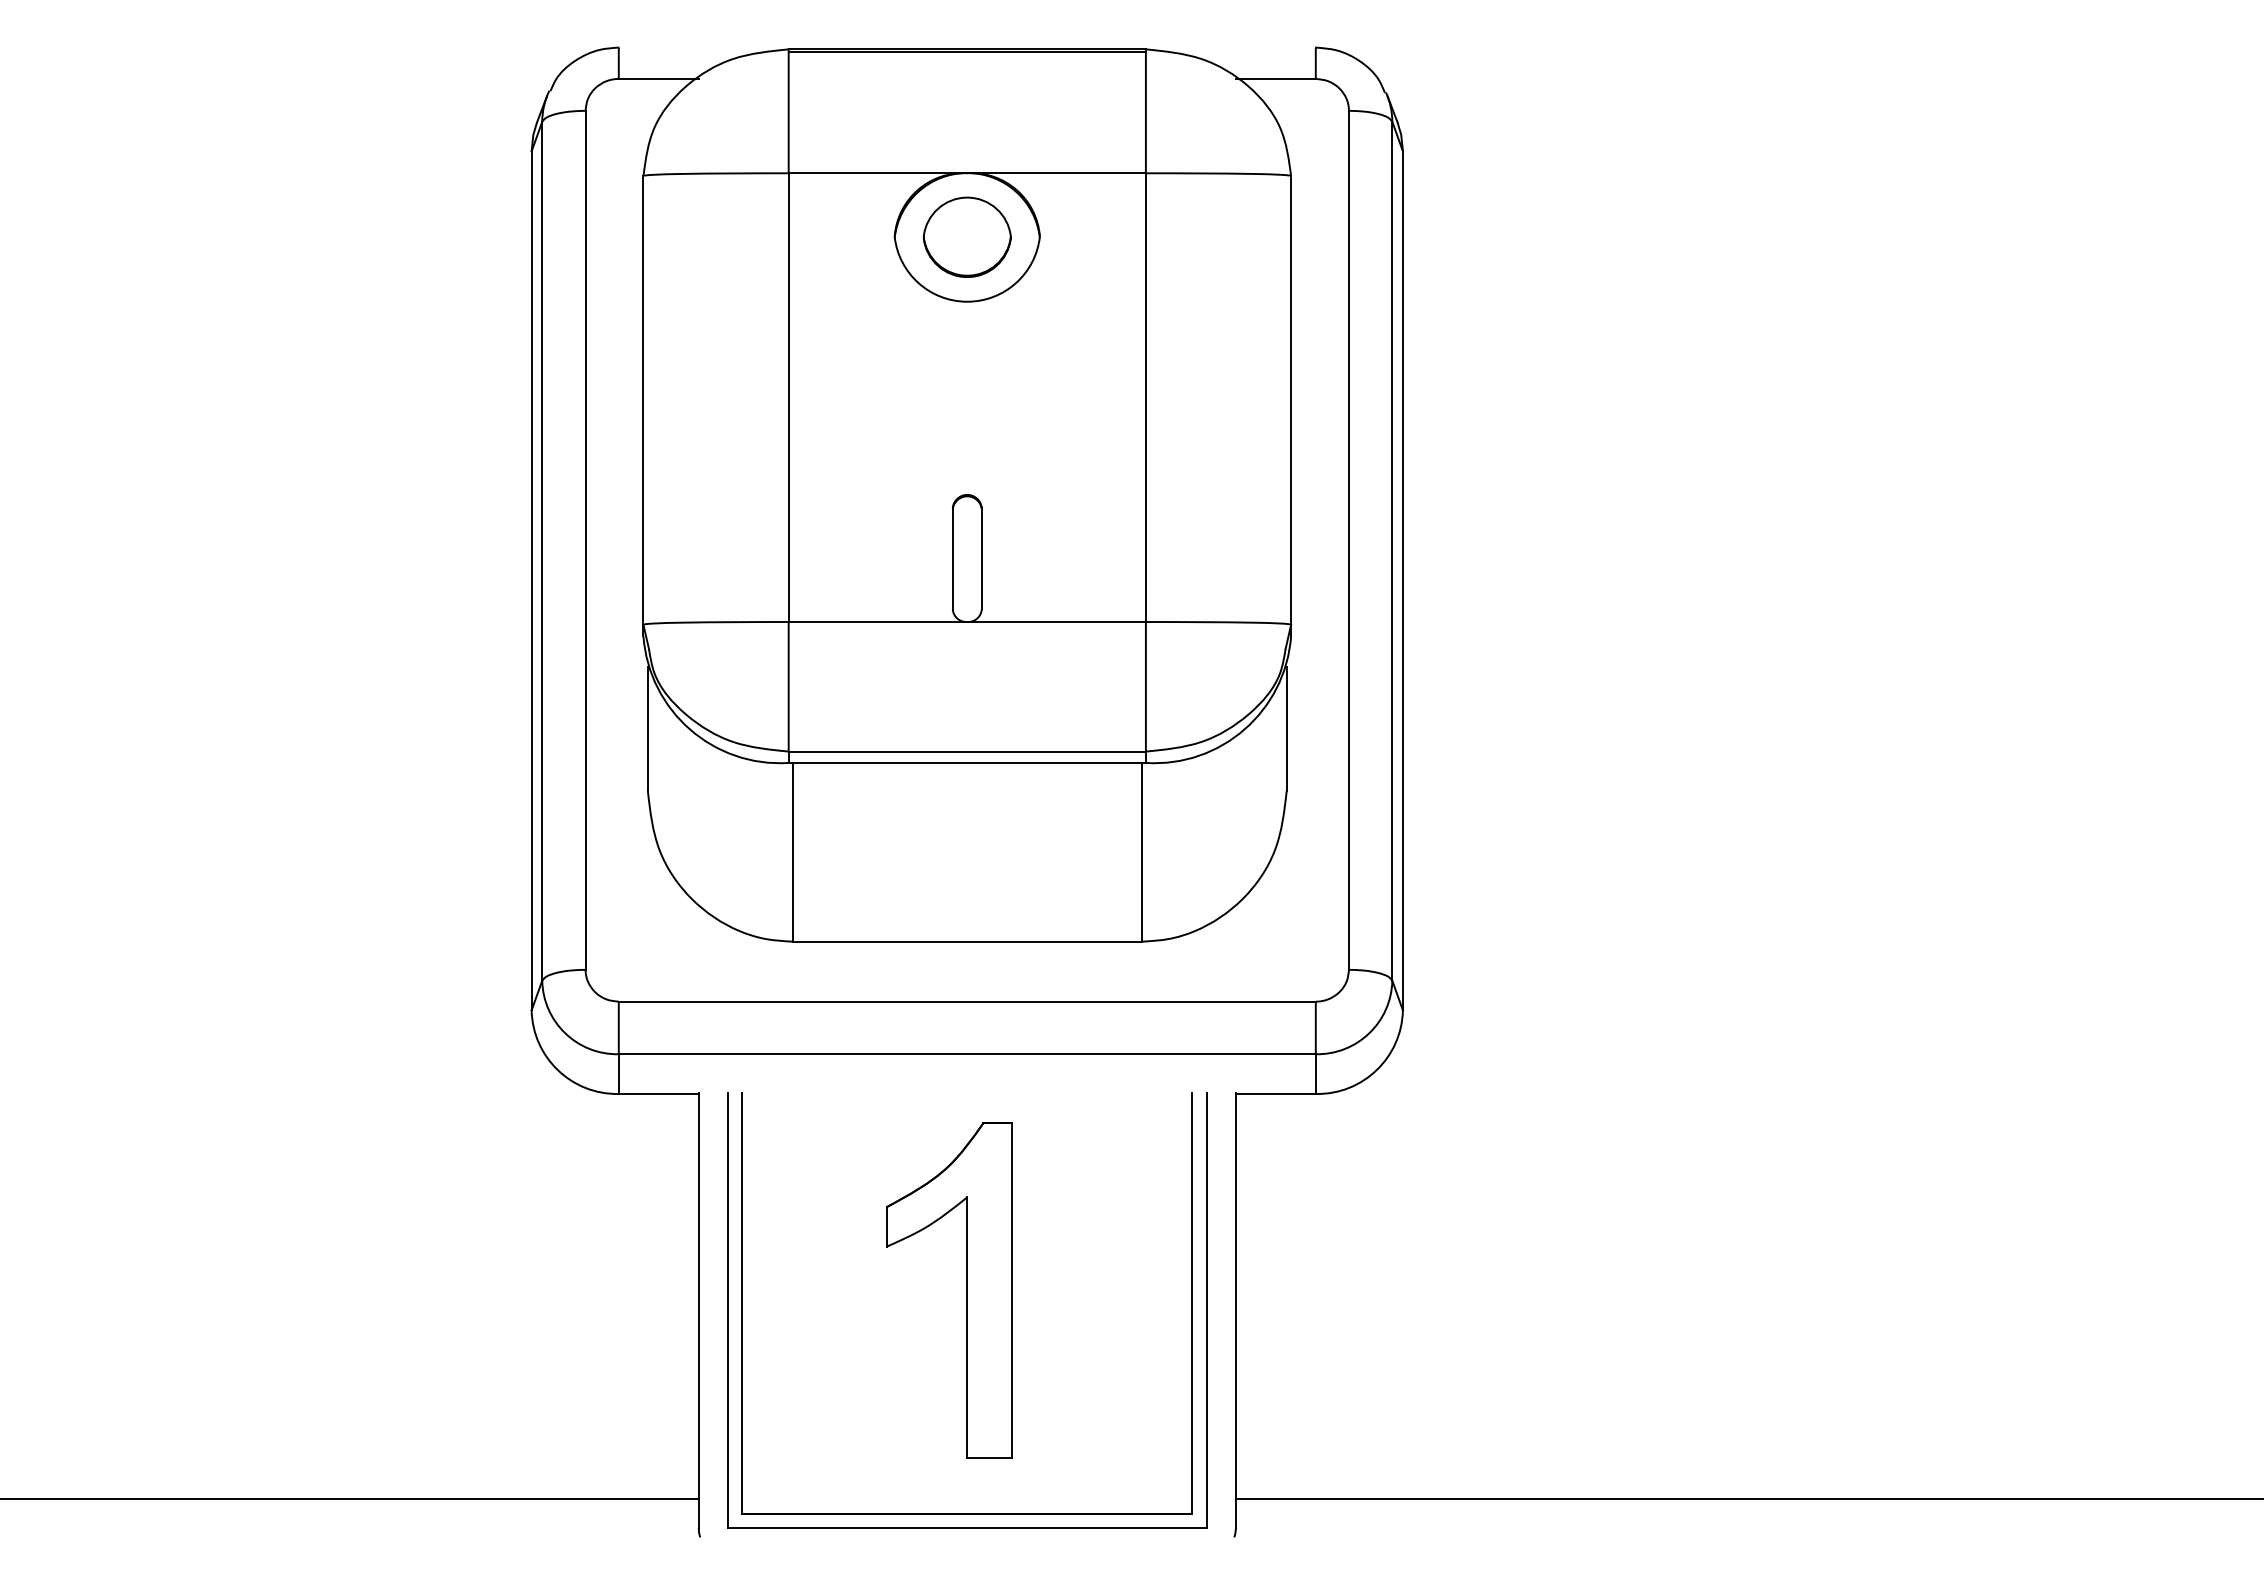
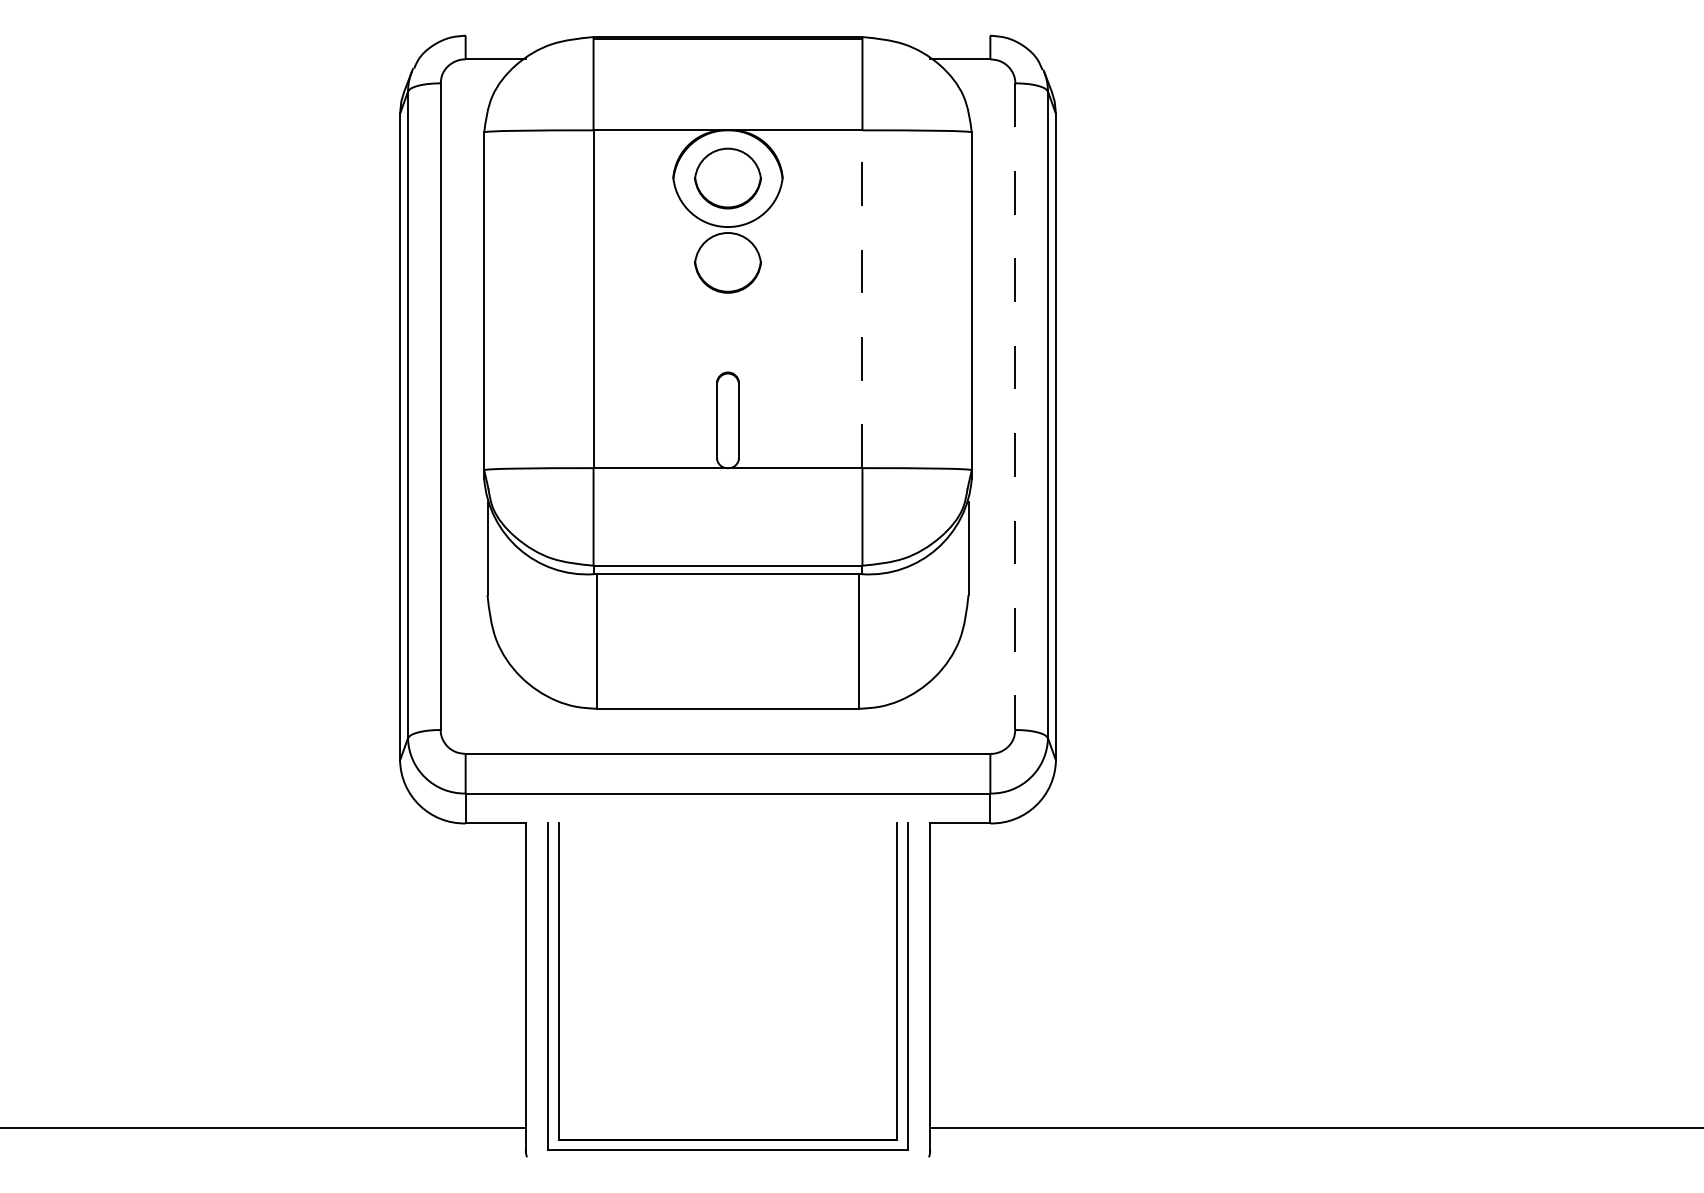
part: (966, 348) -> (727, 262), added
line: (1145, 397) -> (862, 299), solid -> dashed
line: (1348, 540) -> (1014, 406), solid -> dashed
part: (966, 1290) -> (727, 971), removed

